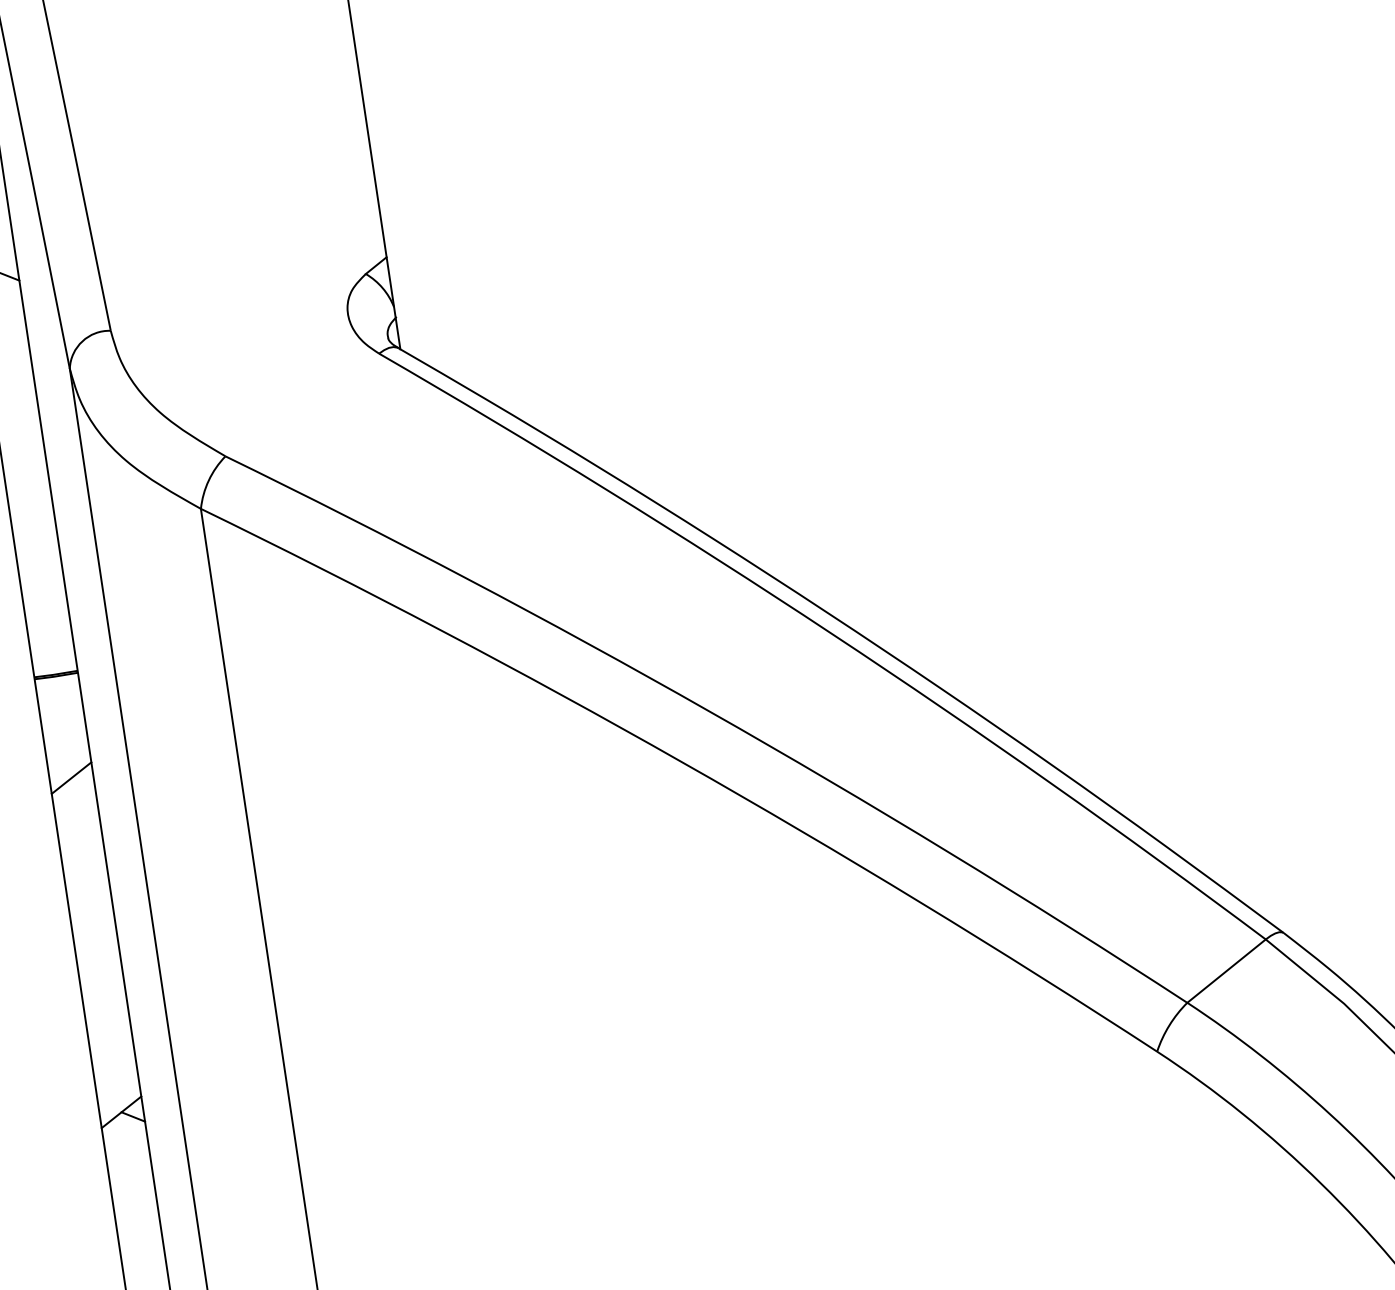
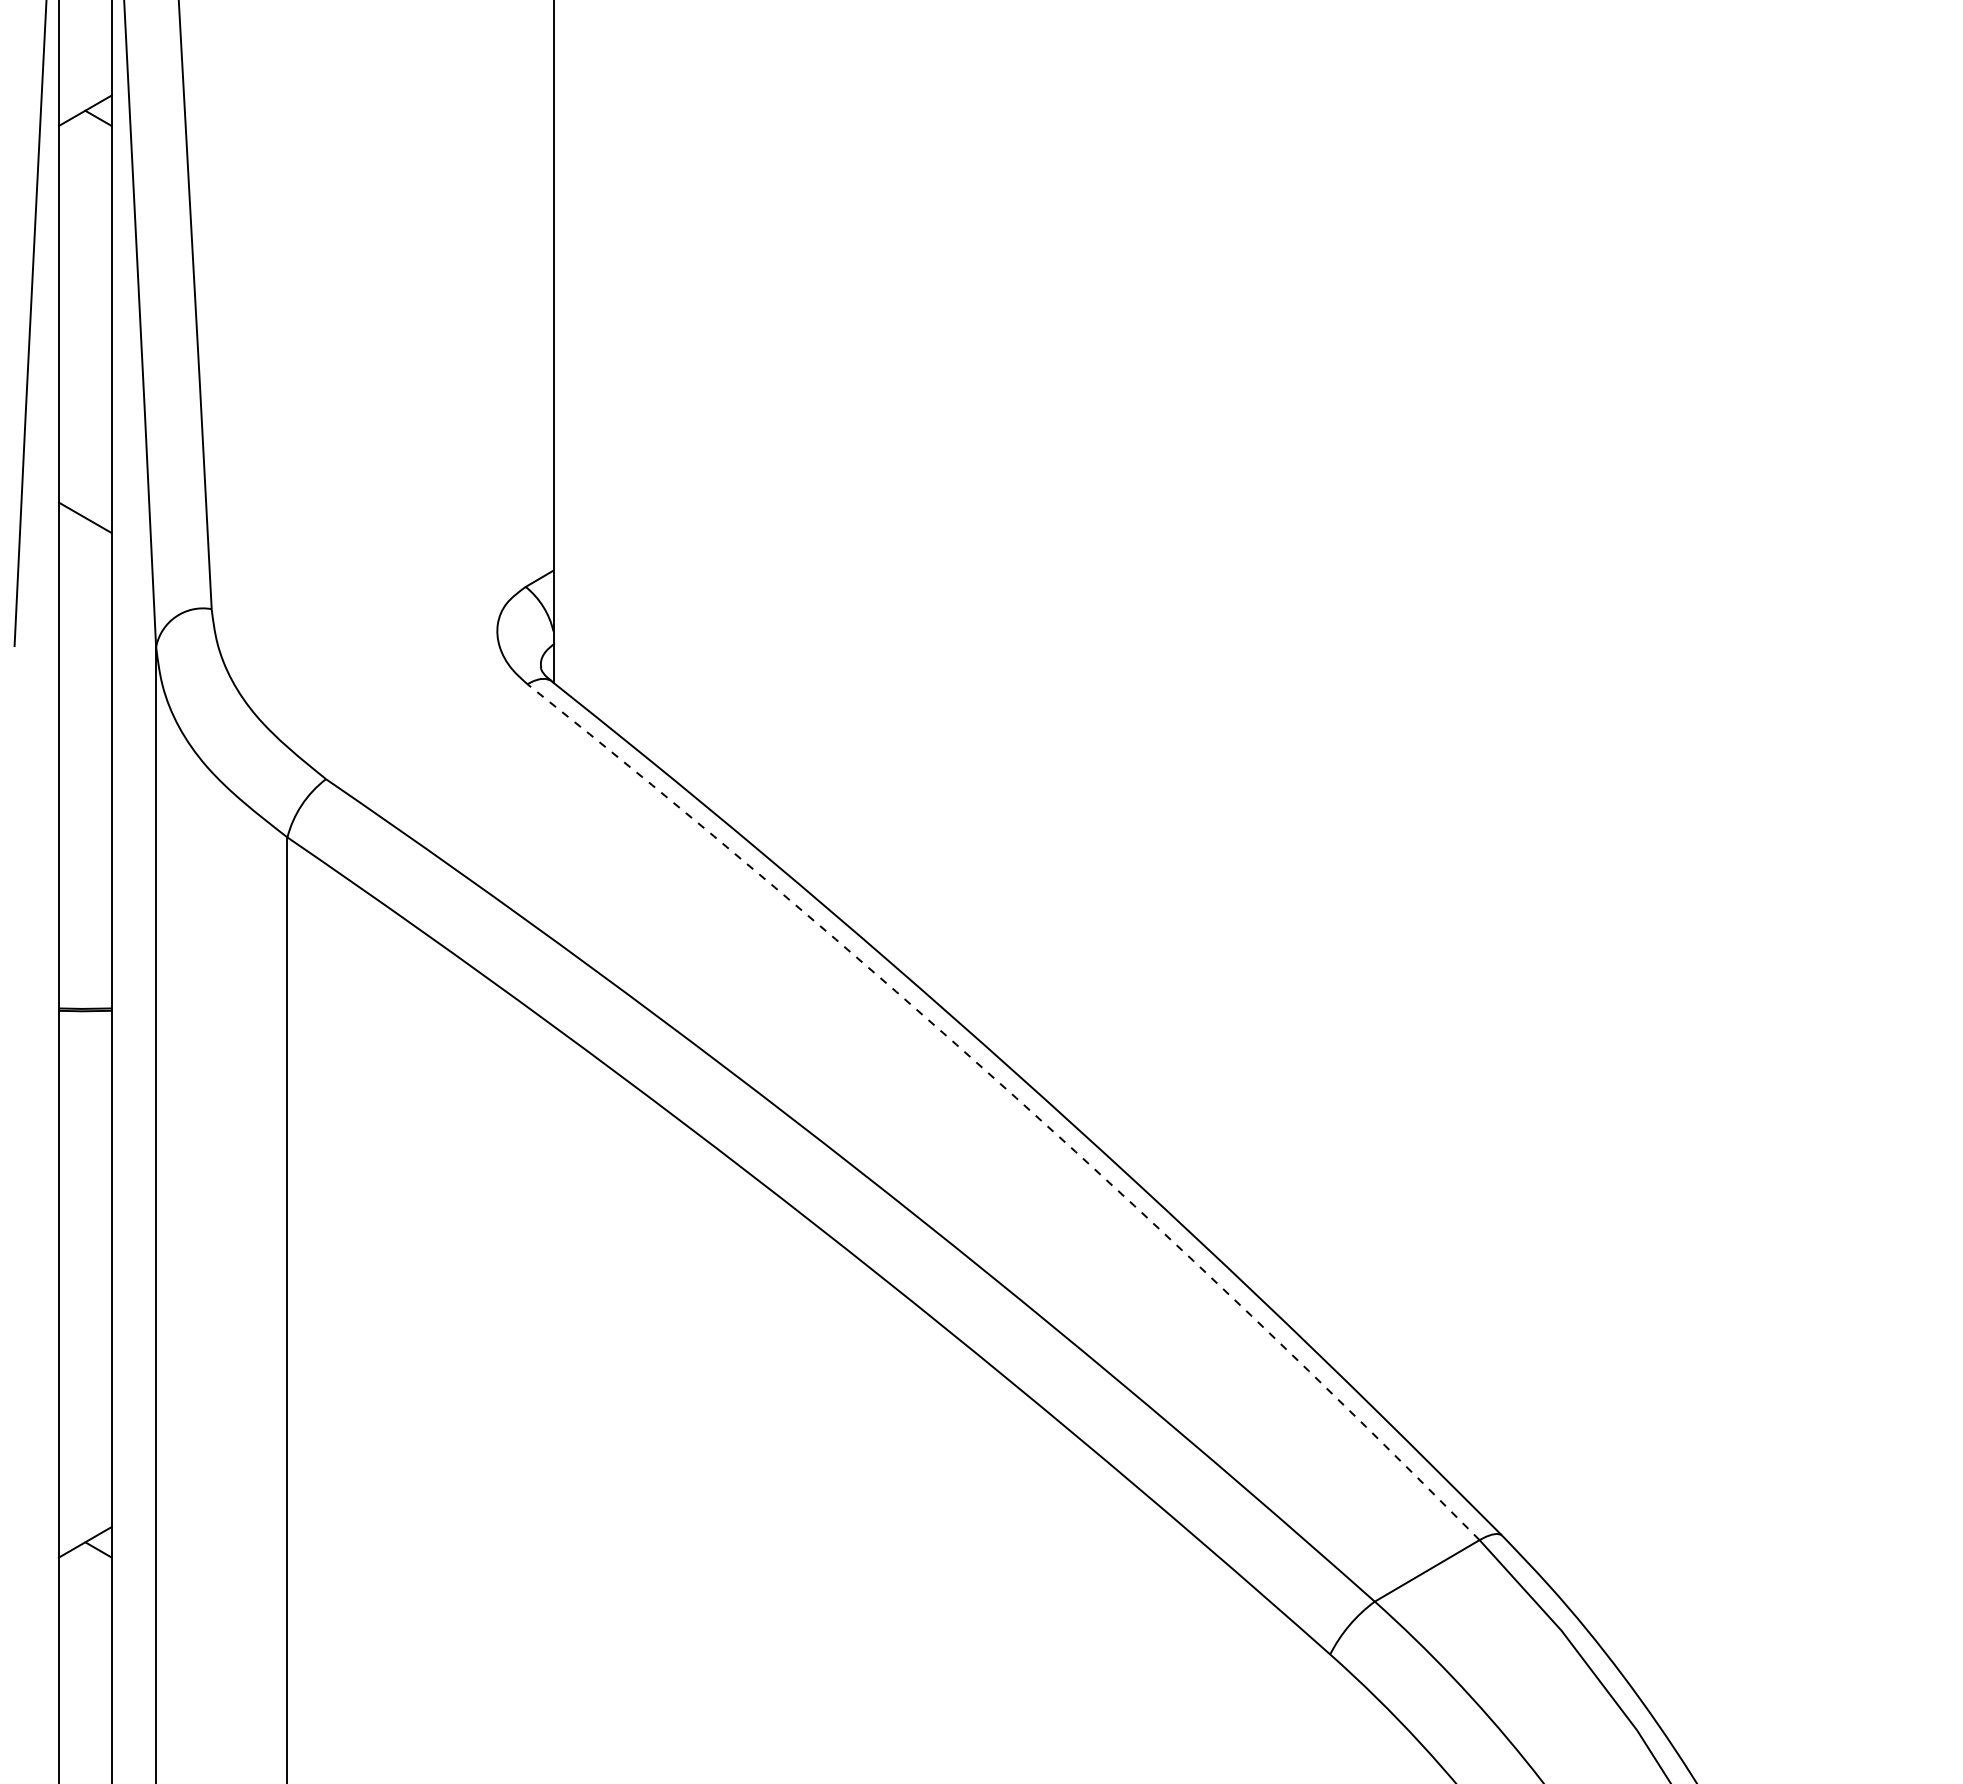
arc: (831, 632) -> (1016, 1097), solid -> dashed
line: (70, 777) -> (84, 1134), removed

